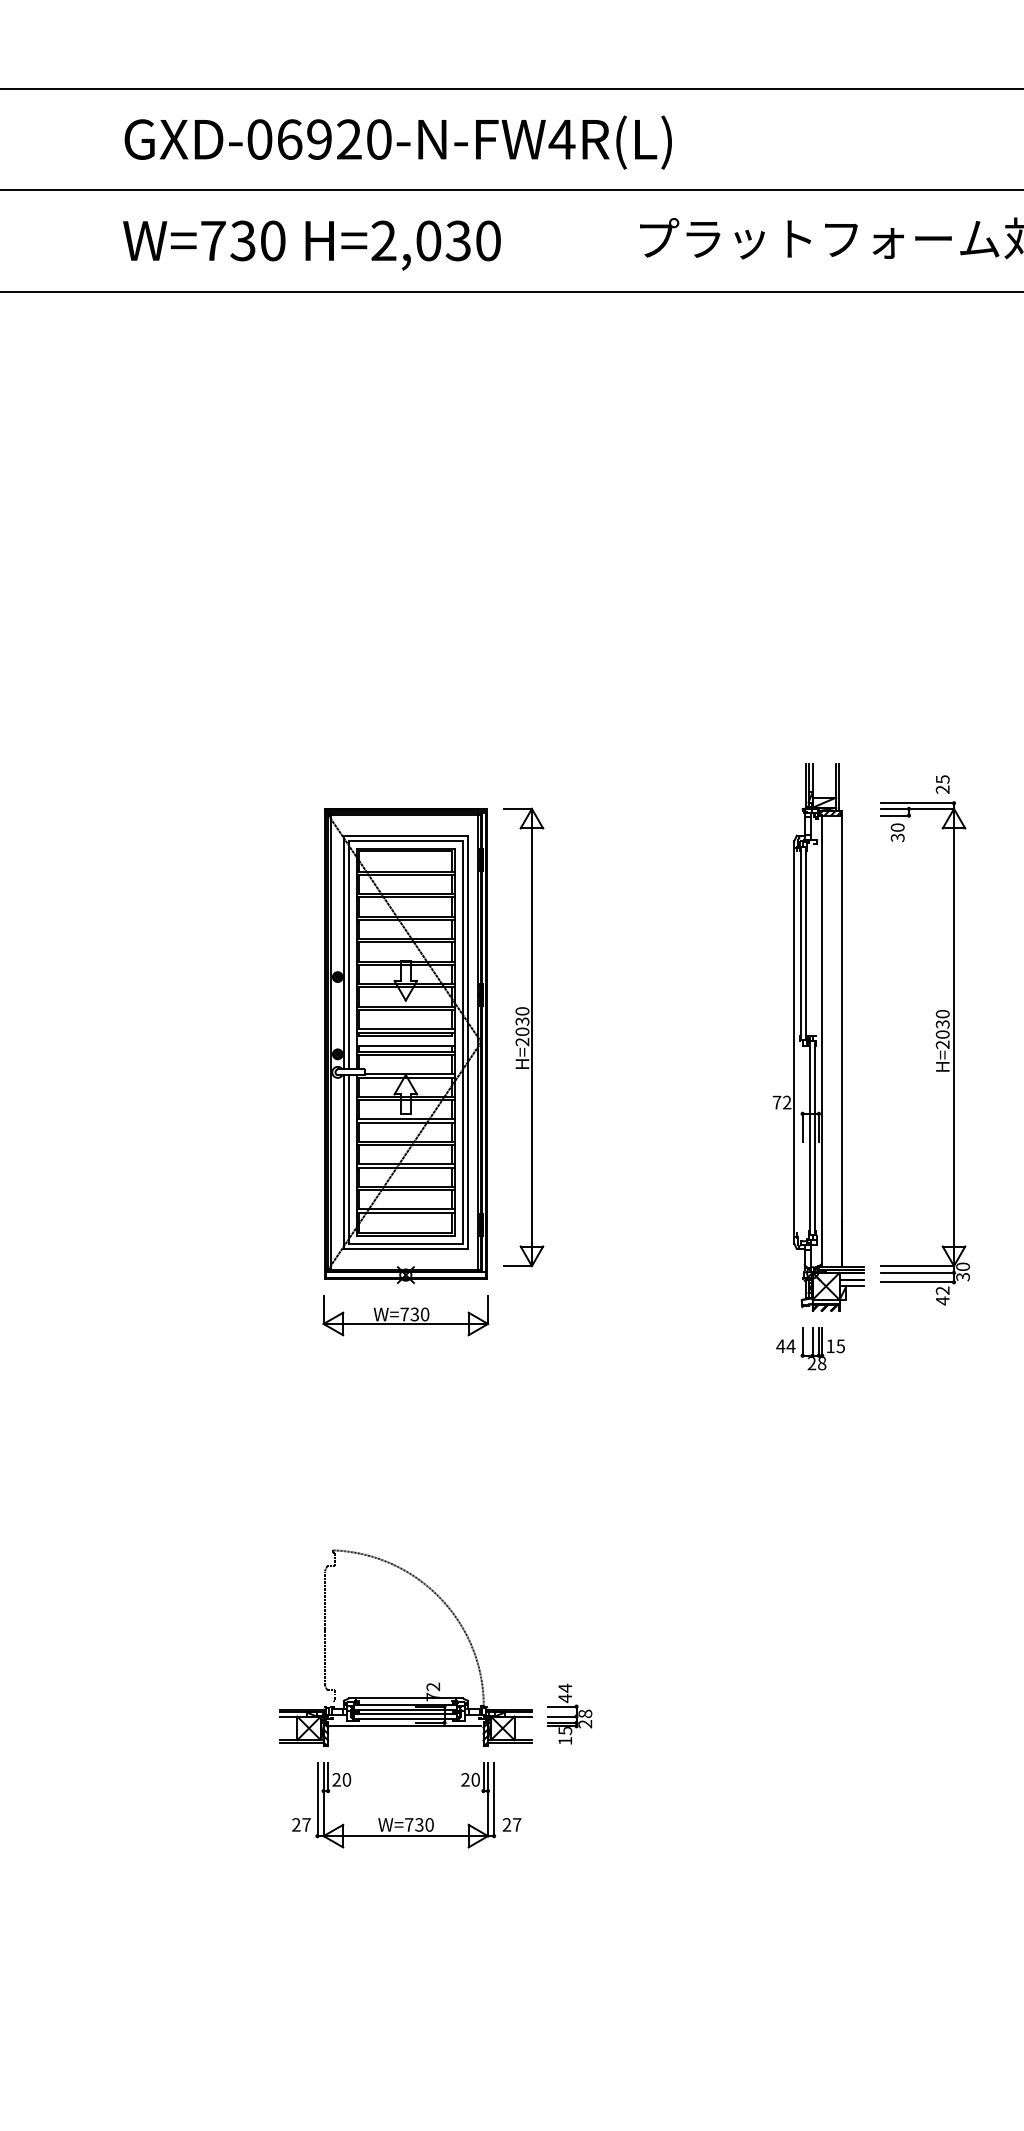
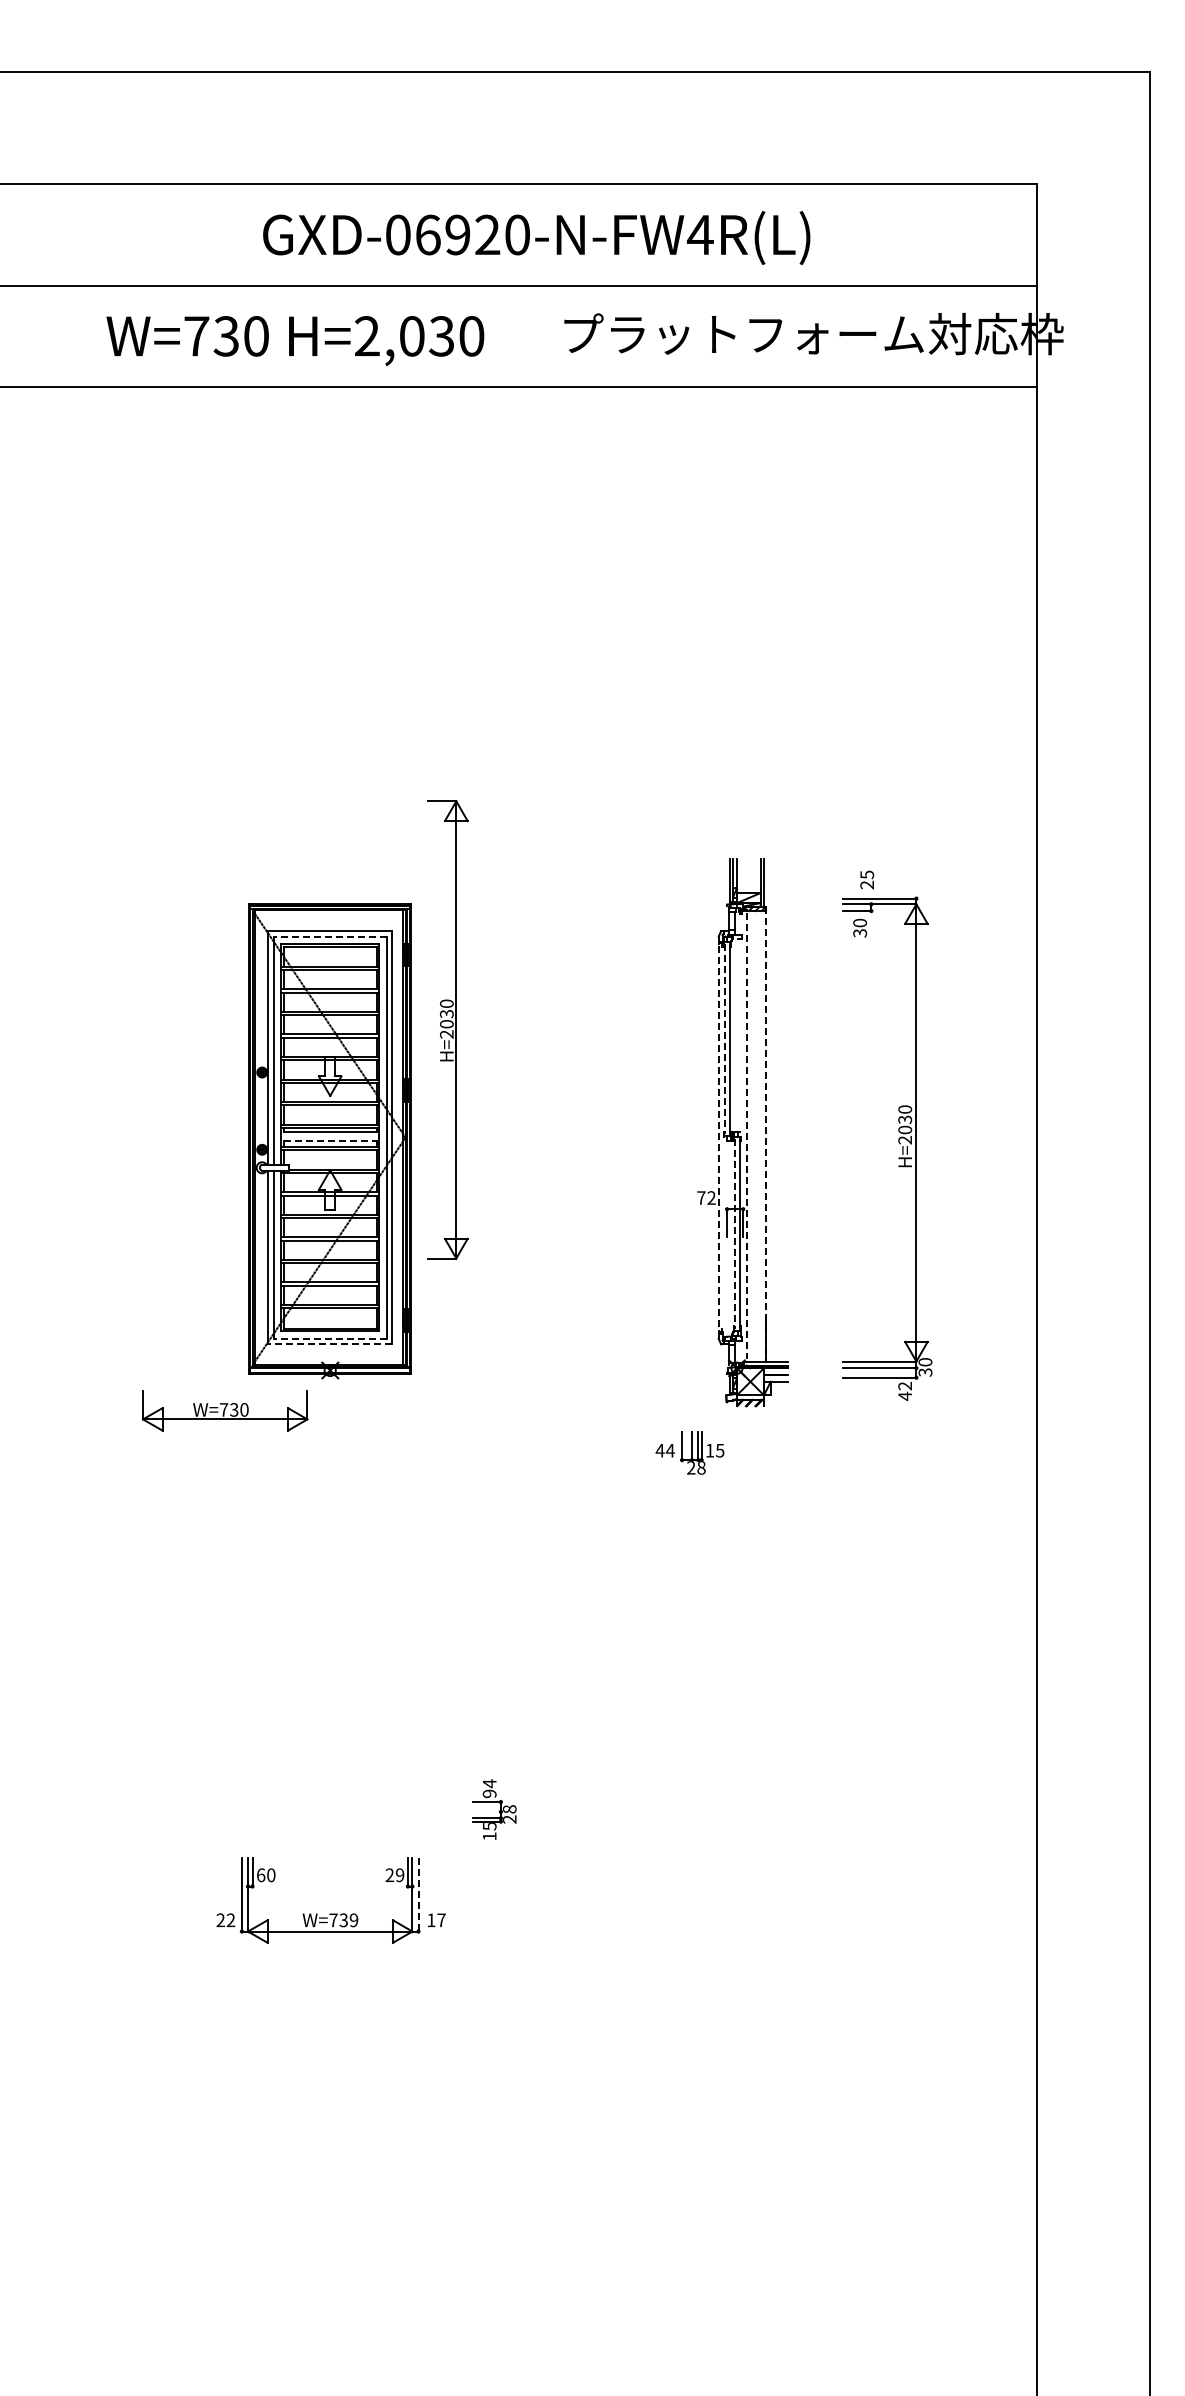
text: (398, 142) -> (536, 237), moved
text: (312, 246) -> (295, 341), moved
line: (406, 841) -> (330, 936), solid -> dashed
line: (801, 944) -> (725, 1039), solid -> dashed
part: (523, 1037) -> (447, 1029), moved
line: (842, 1039) -> (766, 1134), solid -> dashed
line: (822, 1041) -> (746, 1136), solid -> dashed
line: (794, 1043) -> (718, 1138), solid -> dashed
line: (406, 1046) -> (330, 1141), solid -> dashed
part: (936, 1047) -> (898, 1142), moved
line: (810, 1139) -> (734, 1234), solid -> dashed
line: (406, 1243) -> (330, 1338), solid -> dashed
line: (406, 1249) -> (330, 1344), solid -> dashed
part: (405, 1315) -> (224, 1410), moved
part: (810, 1348) -> (689, 1452), moved
part: (428, 1684) -> (352, 1779), removed
text: (565, 1698) -> (489, 1793), 44 -> 94
line: (562, 1716) -> (486, 1811), removed
text: (336, 1780) -> (260, 1875), 20 -> 60
text: (476, 1780) -> (400, 1875), 20 -> 29
line: (494, 1799) -> (418, 1894), solid -> dashed
text: (507, 1824) -> (431, 1919), 27 -> 17
text: (306, 1825) -> (230, 1920), 27 -> 22
text: (429, 1825) -> (353, 1920), W=730 -> W=739

